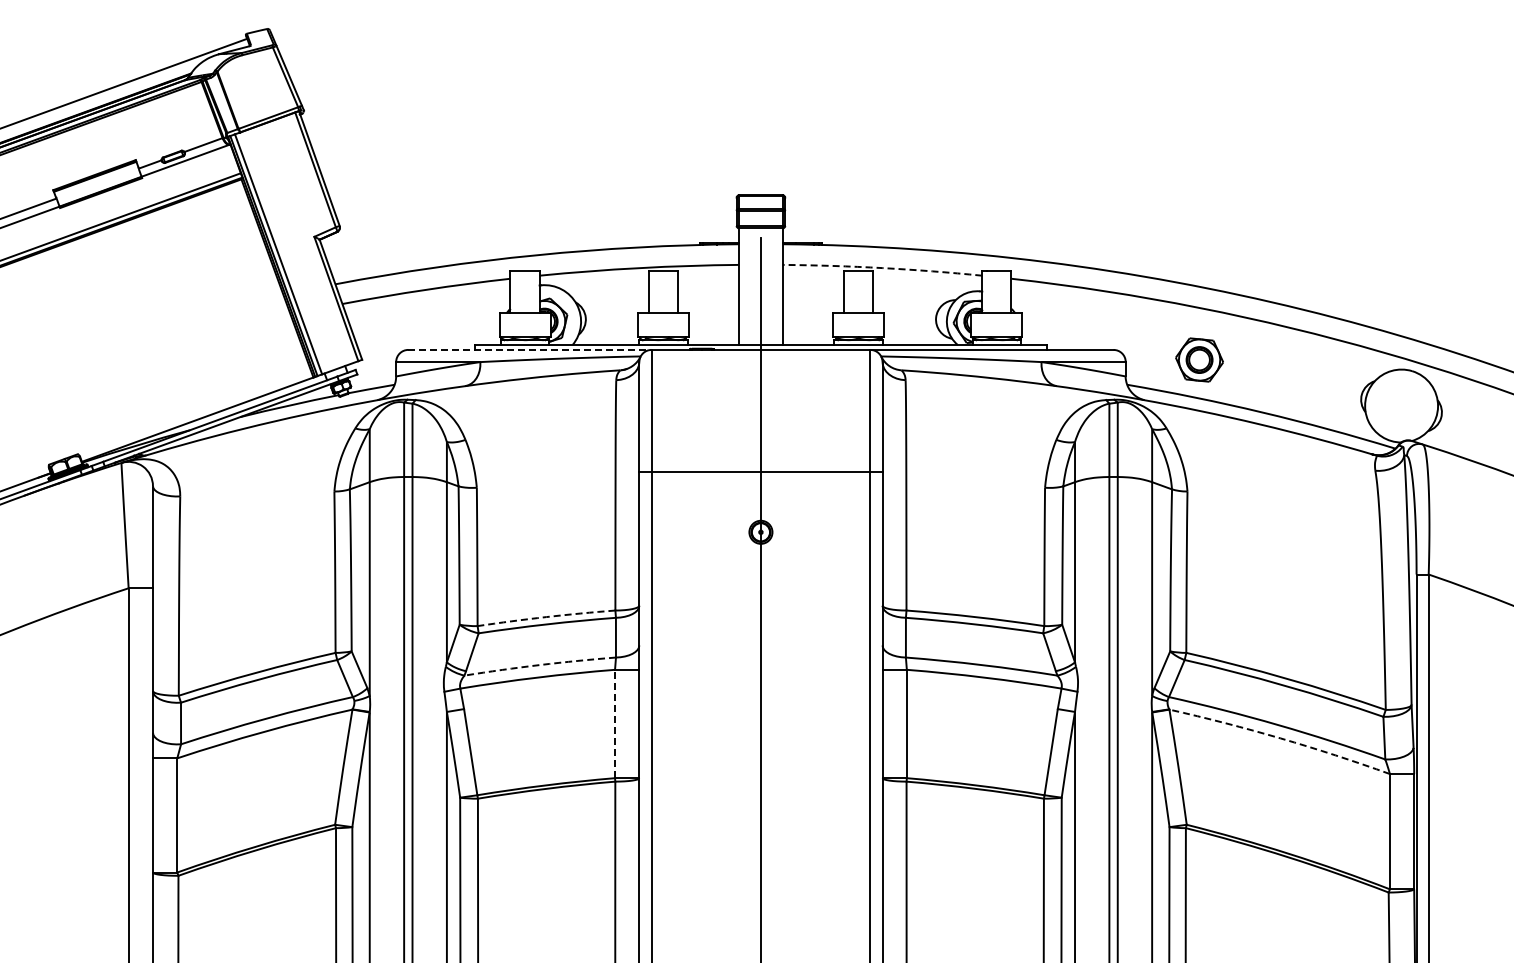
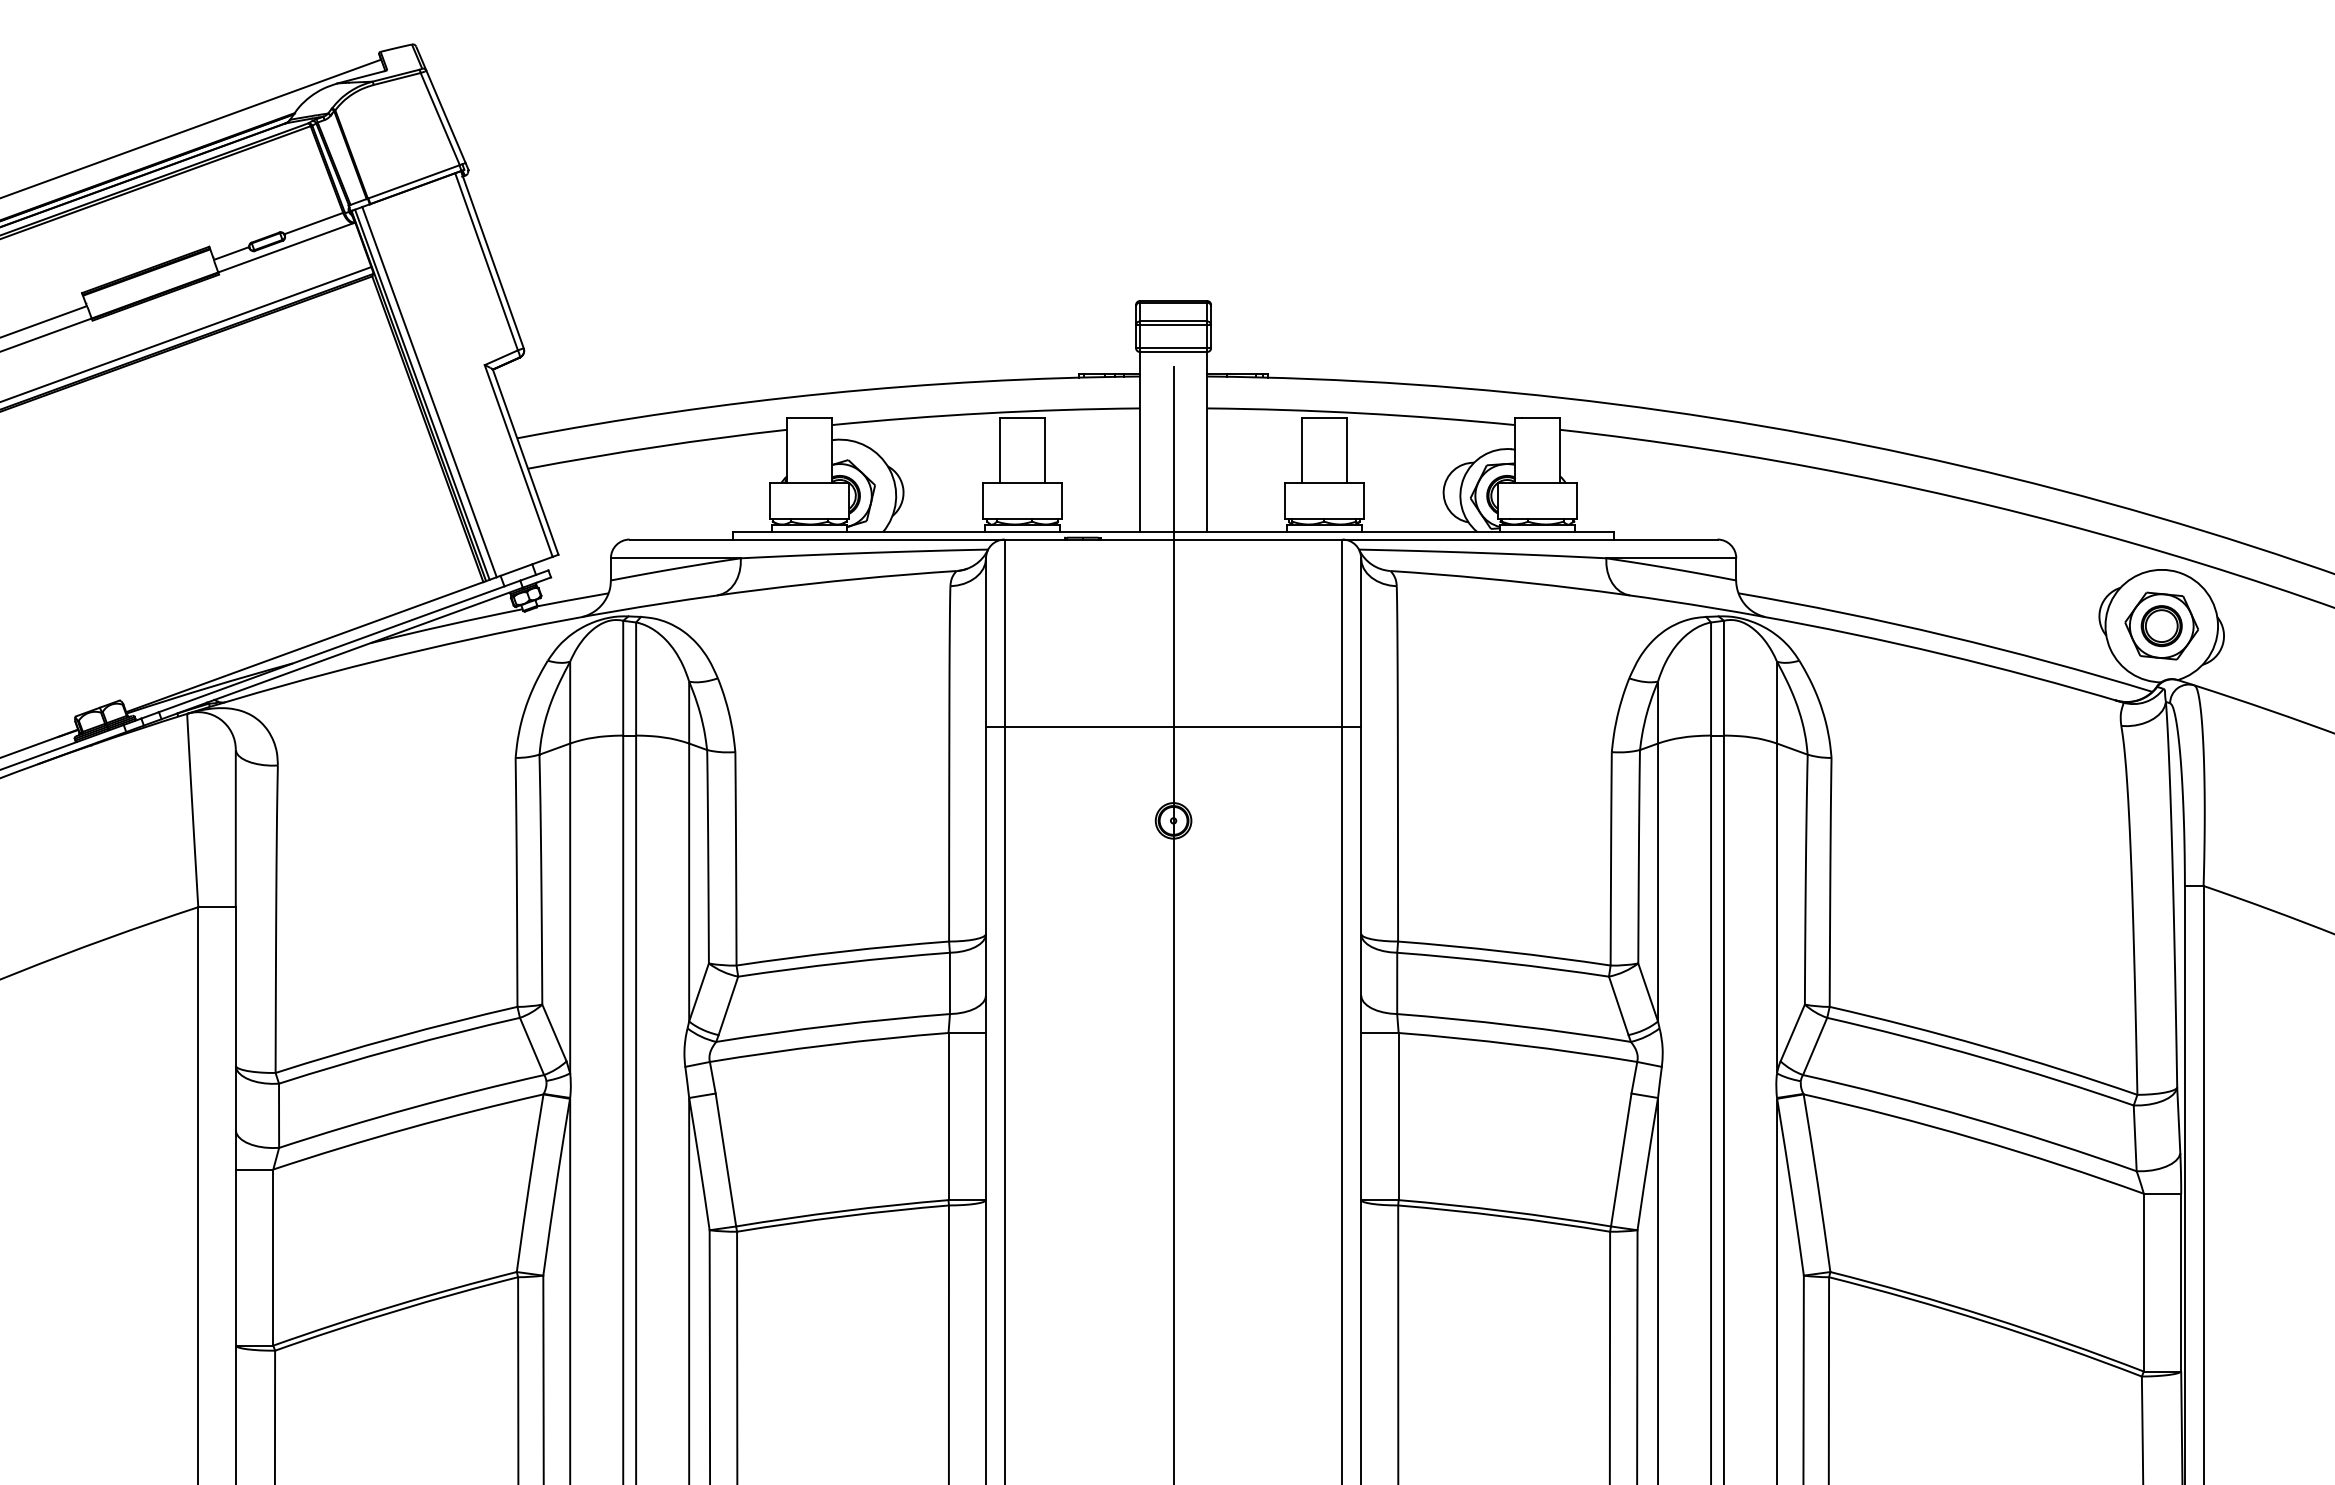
arc: (882, 268) -> (1361, 413), dashed -> solid
line: (529, 349) -> (816, 538), dashed -> solid
part: (1199, 359) -> (2161, 625), moved
arc: (546, 617) -> (842, 952), dashed -> solid
arc: (540, 665) -> (833, 1026), dashed -> solid
line: (615, 723) -> (949, 1115), dashed -> solid
arc: (1280, 738) -> (1974, 1138), dashed -> solid

